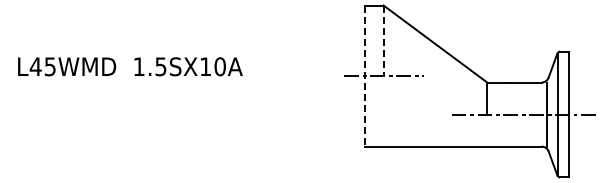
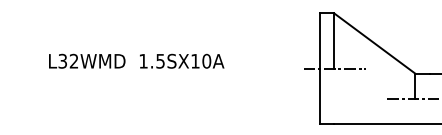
line: (383, 41) -> (334, 41), dashed -> solid
text: (42, 66) -> (68, 61), L45WMD -> L32WMD
line: (365, 76) -> (320, 68), dashed -> solid

